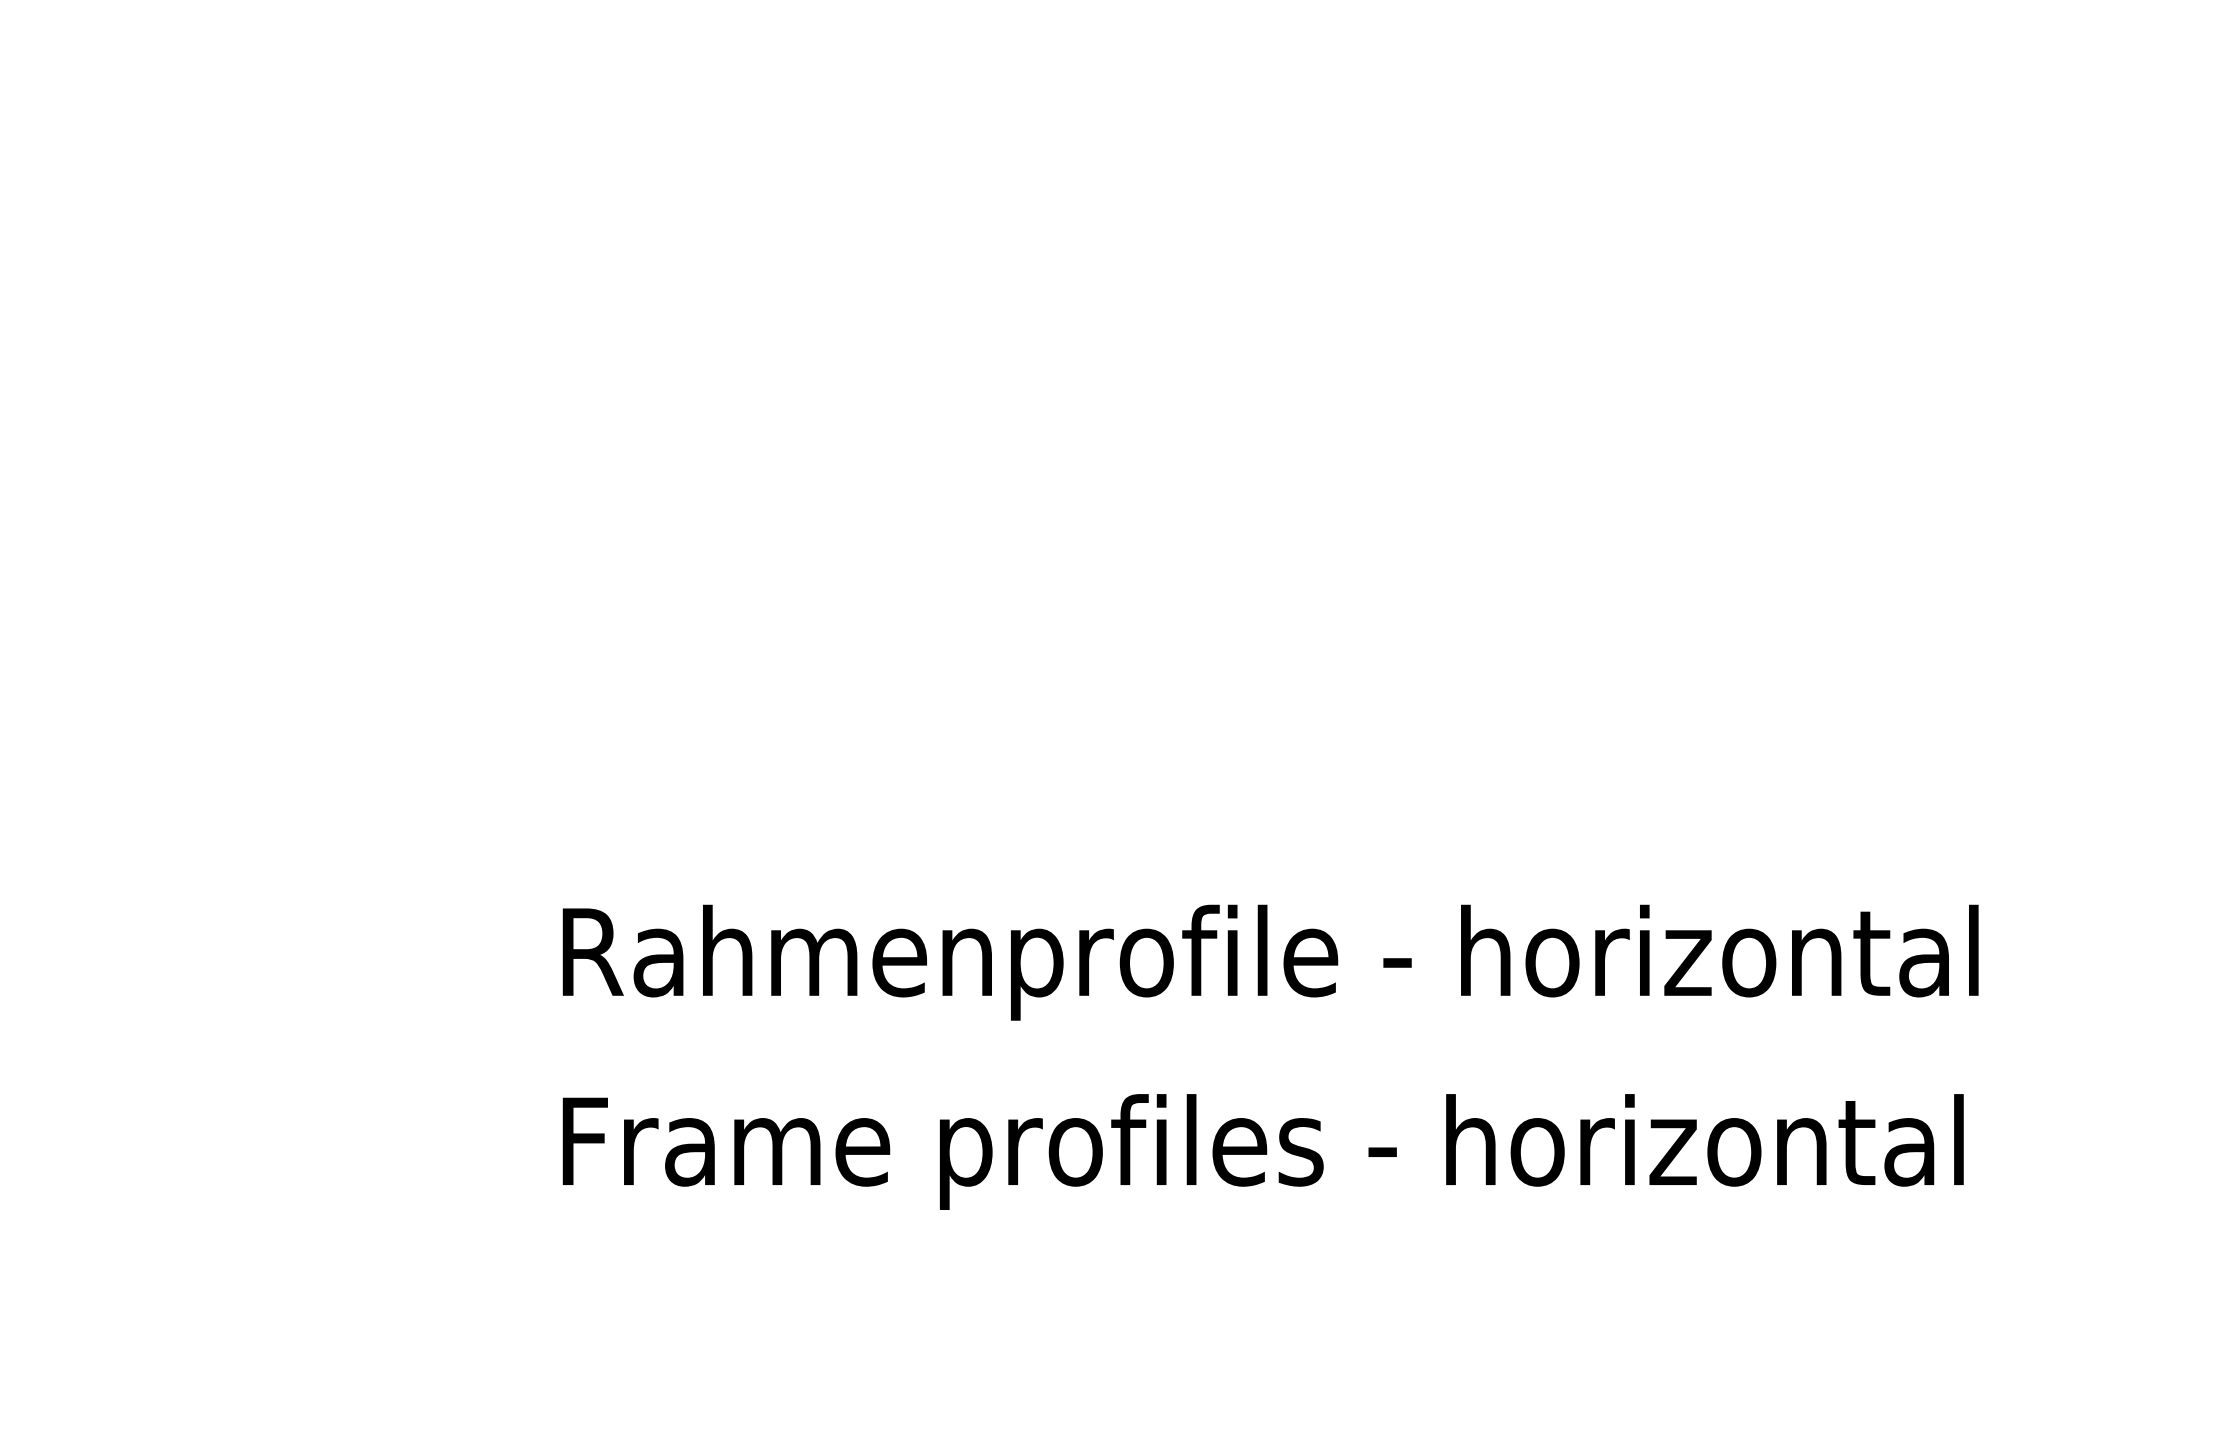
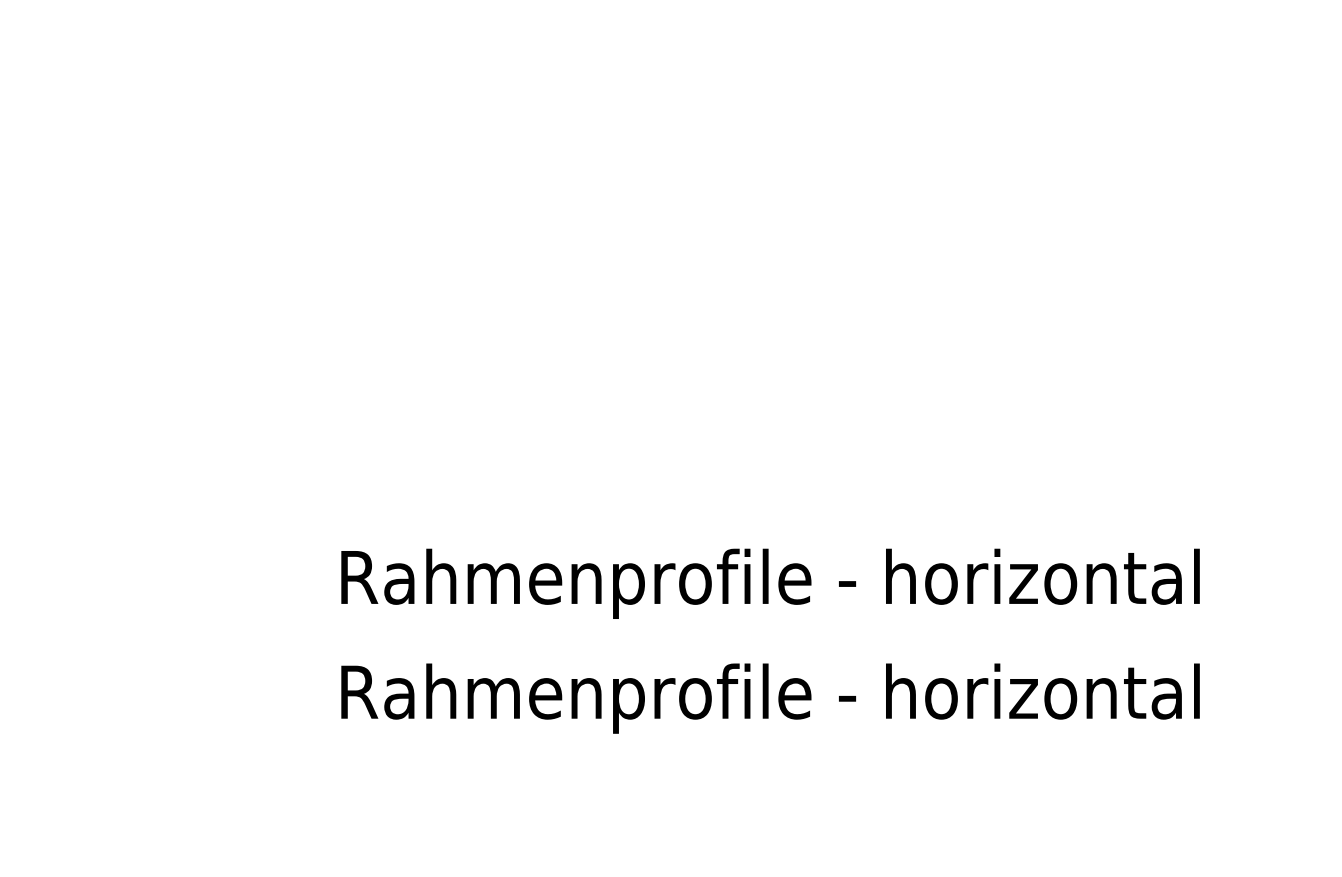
text: (1275, 1151) -> (773, 698), Frame profiles - horizontal -> Rahmenprofile - horizontal

